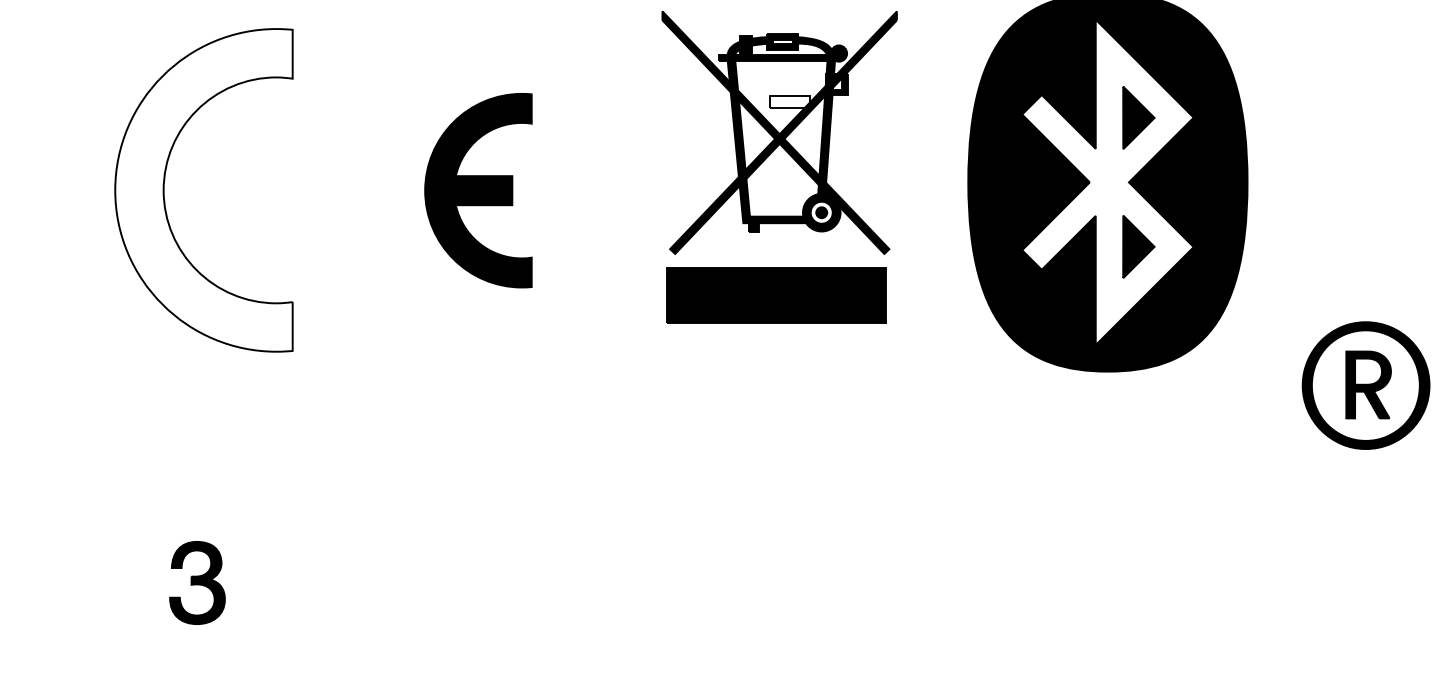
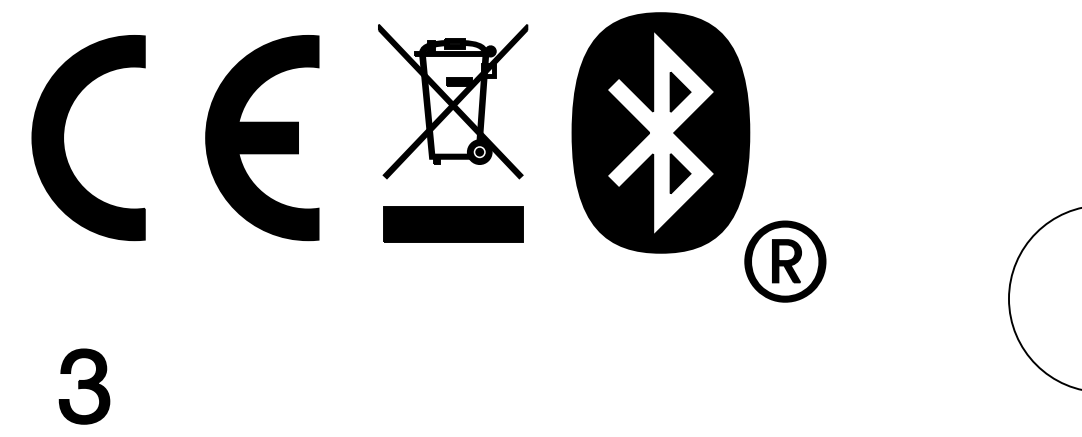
fill: (789, 101) -> (459, 81), added
fill: (203, 189) -> (88, 137), added
part: (478, 191) -> (262, 138), size x1.67
part: (777, 295) -> (453, 224), moved
part: (1366, 385) -> (785, 261), moved
part: (197, 582) -> (84, 386), size x1.43

